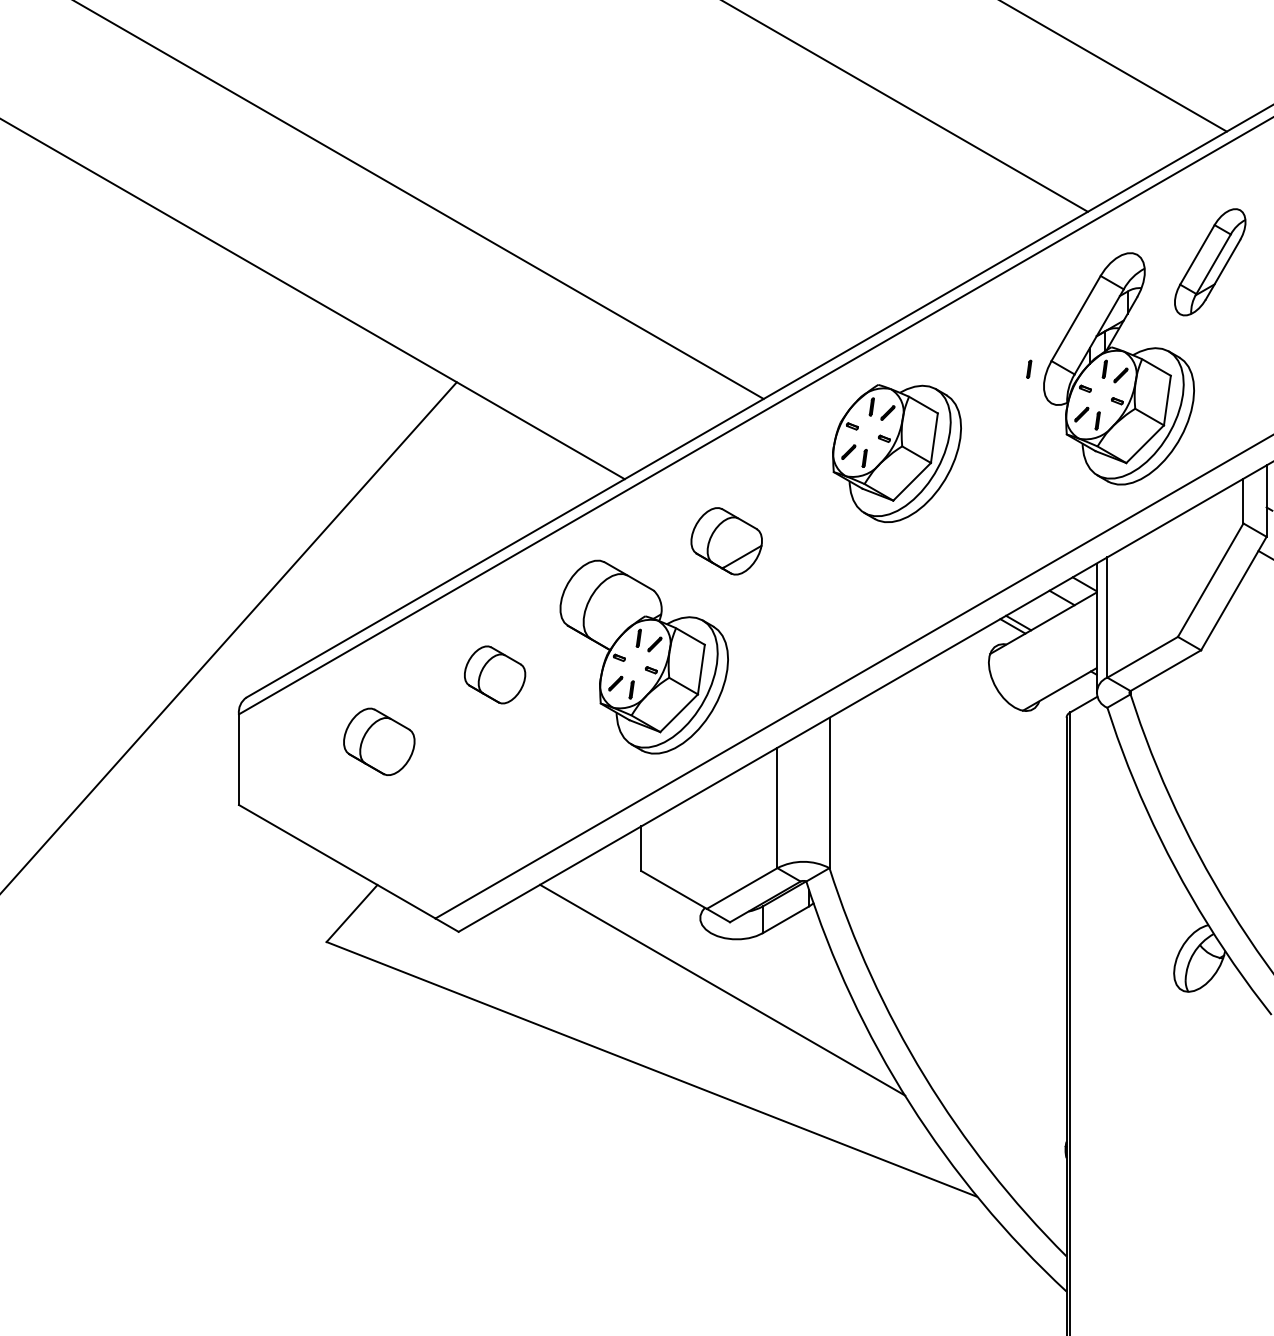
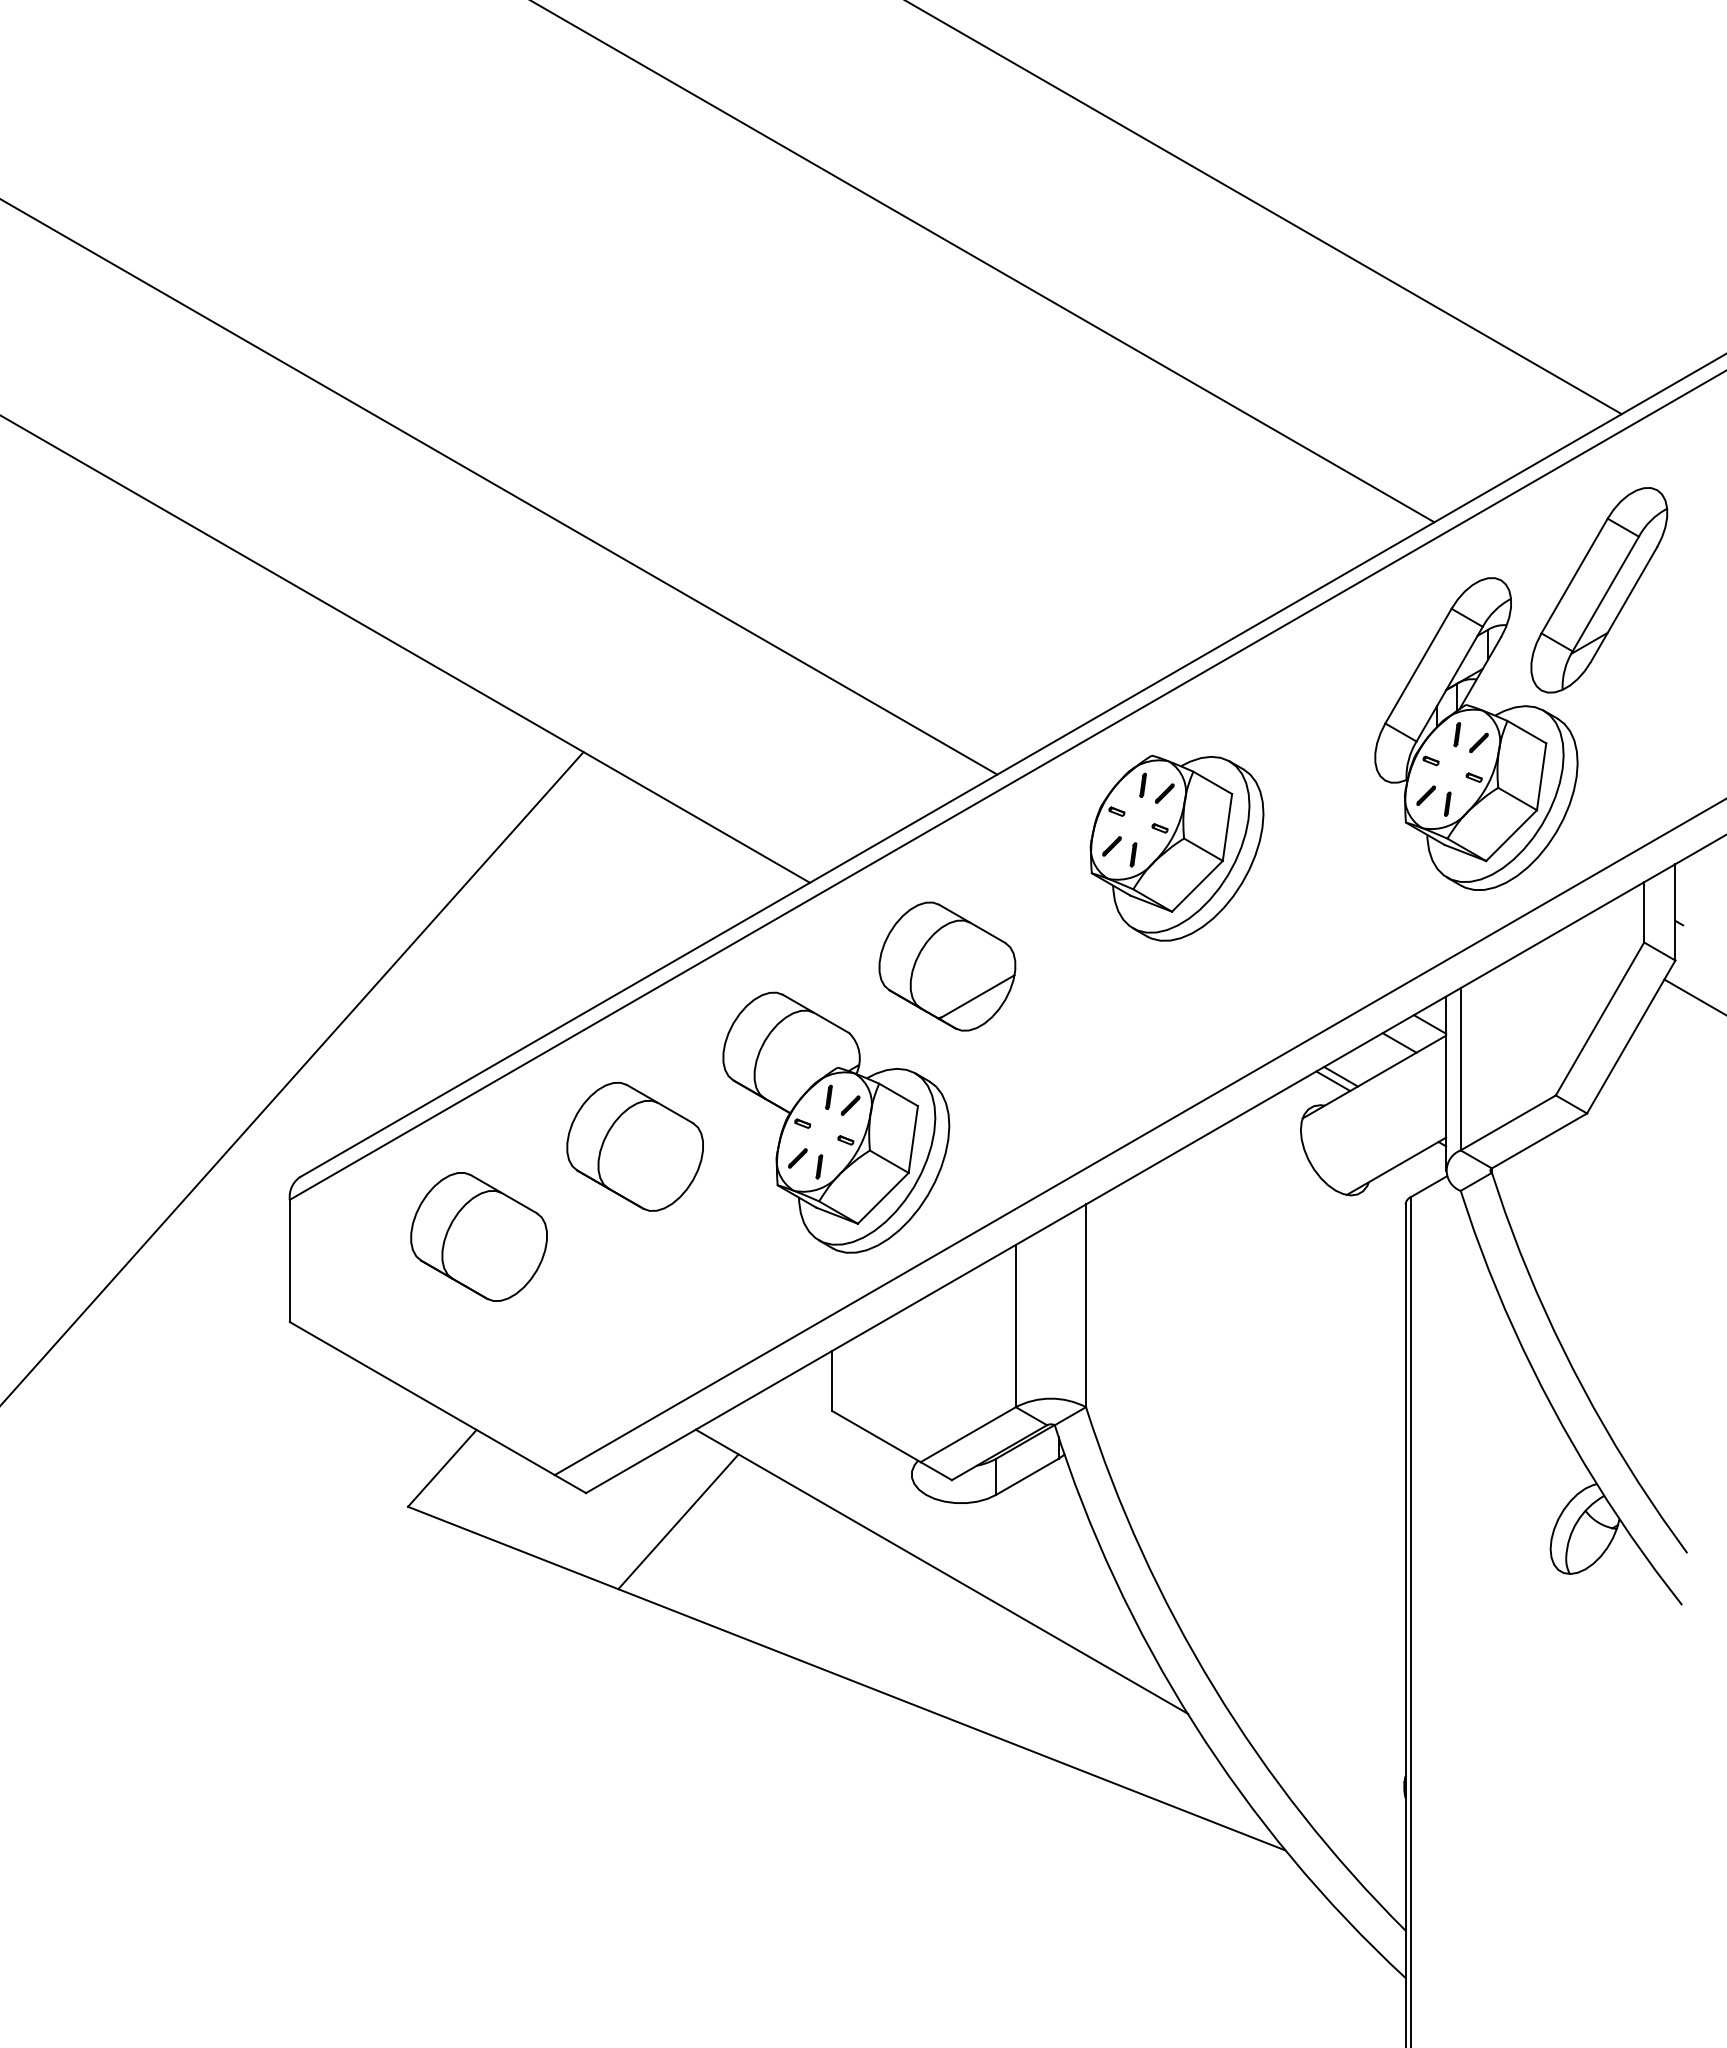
part: (1210, 262) -> (1599, 590), size x1.43
part: (1029, 369) -> (1355, 734), removed
part: (726, 541) -> (947, 966), size x1.43
part: (494, 674) -> (634, 1146), size x1.67
part: (378, 741) -> (478, 1236), size x1.43
line: (527, 952) -> (678, 1521), added

